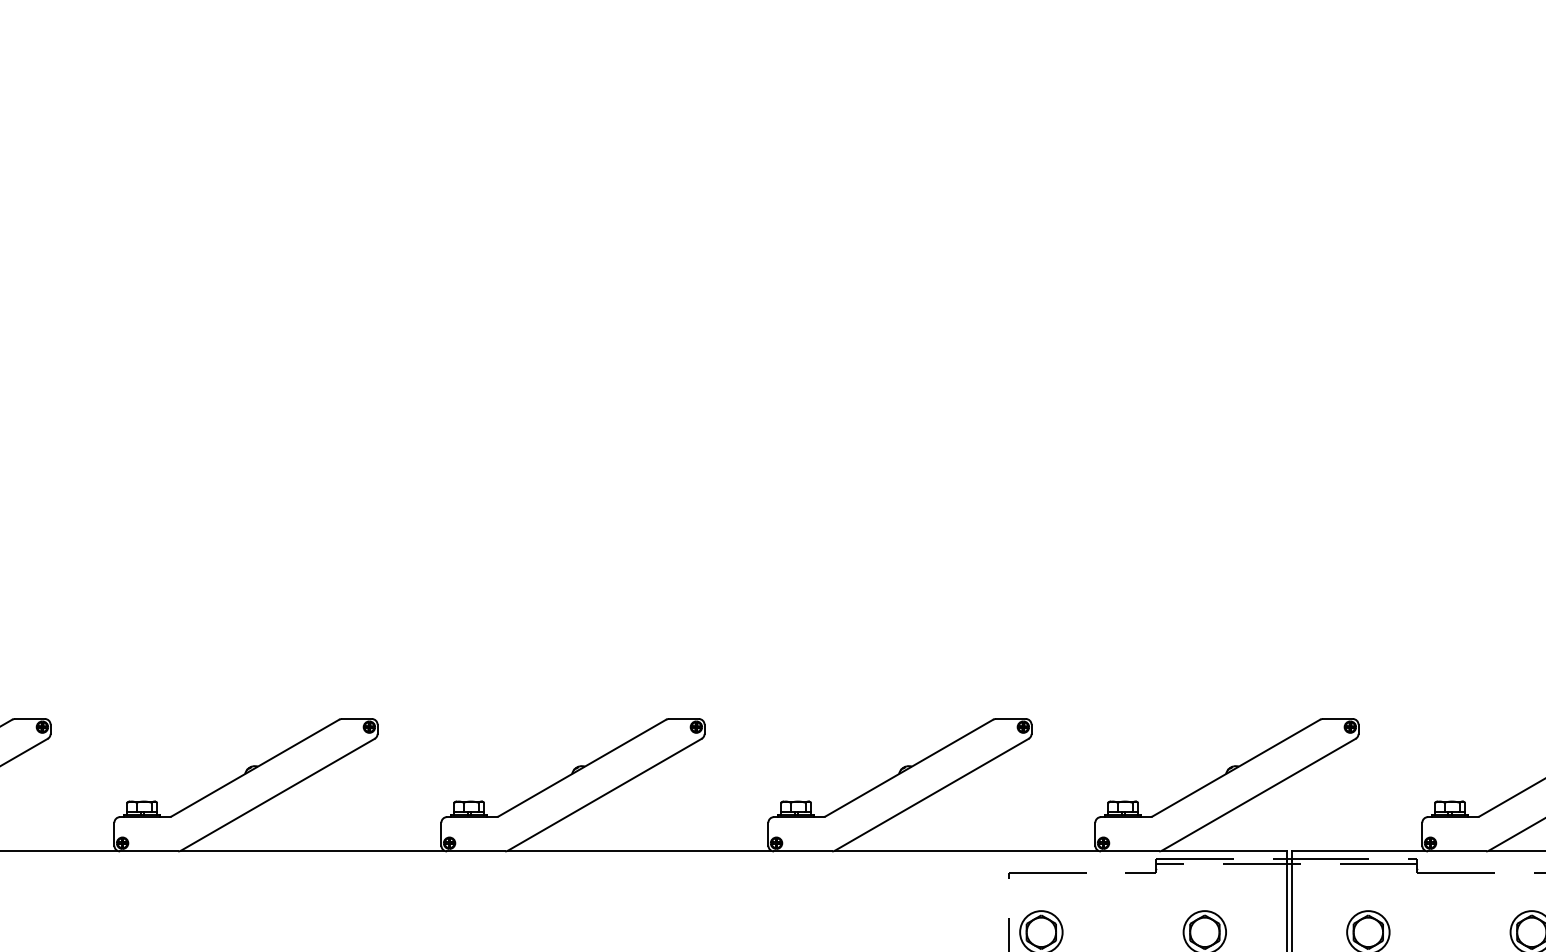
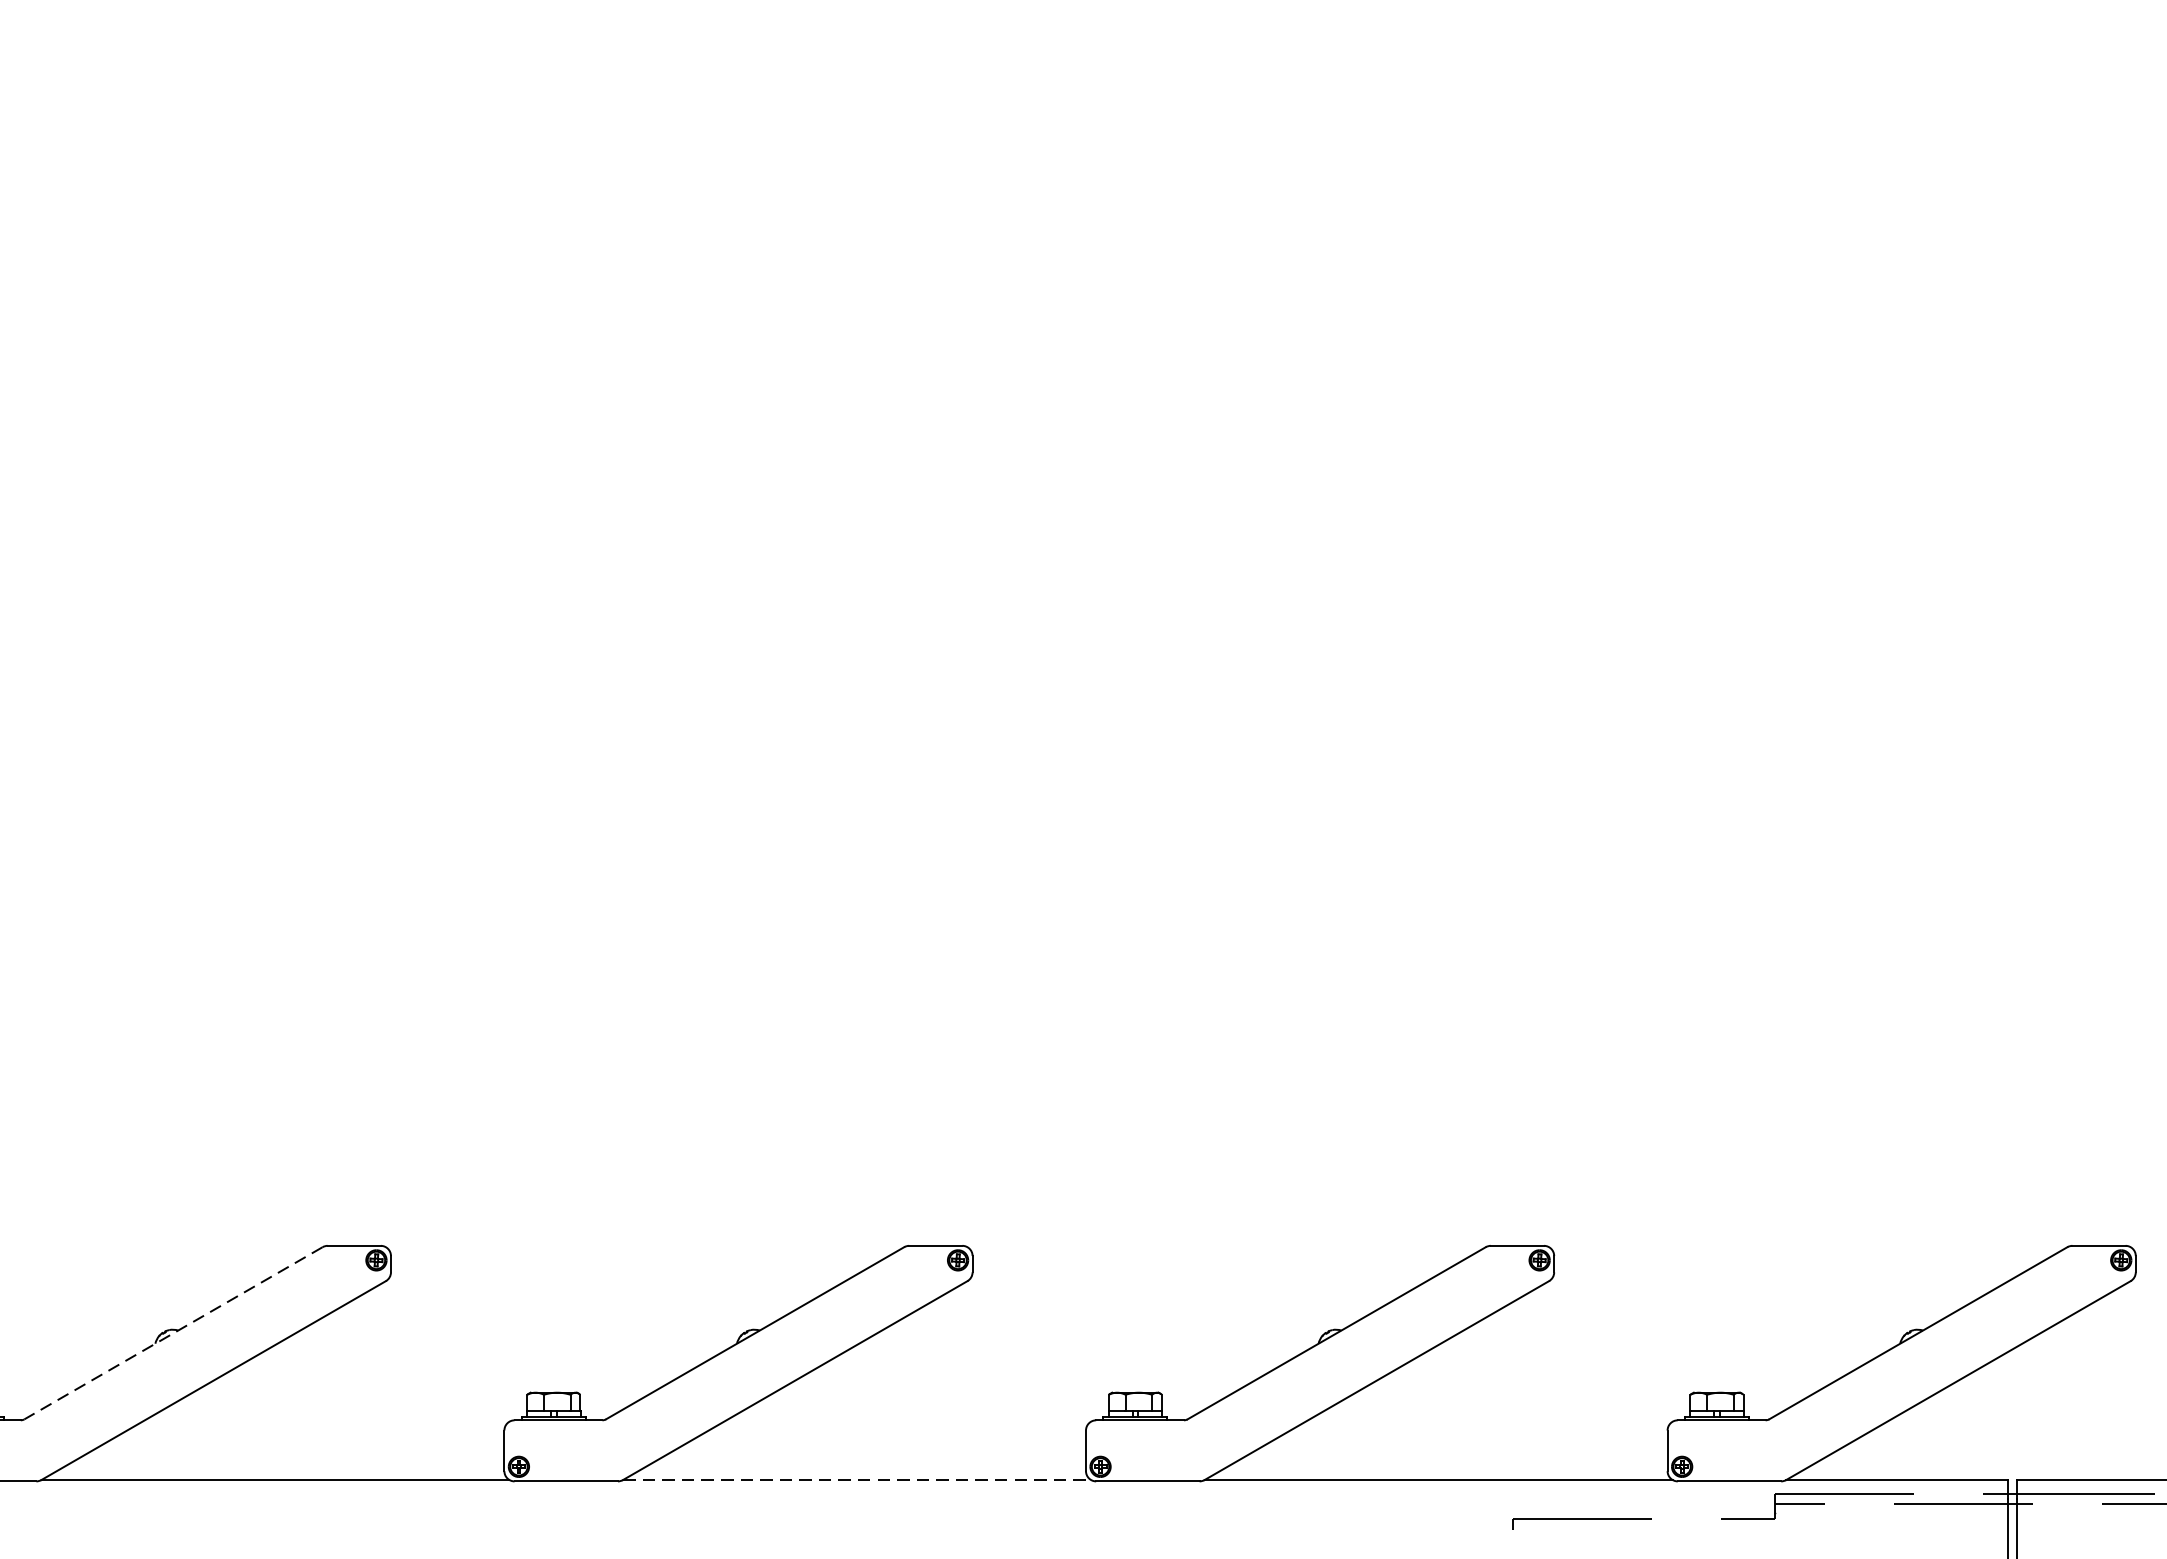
line: (255, 768) -> (173, 1333), solid -> dashed
line: (640, 850) -> (858, 1479), solid -> dashed

